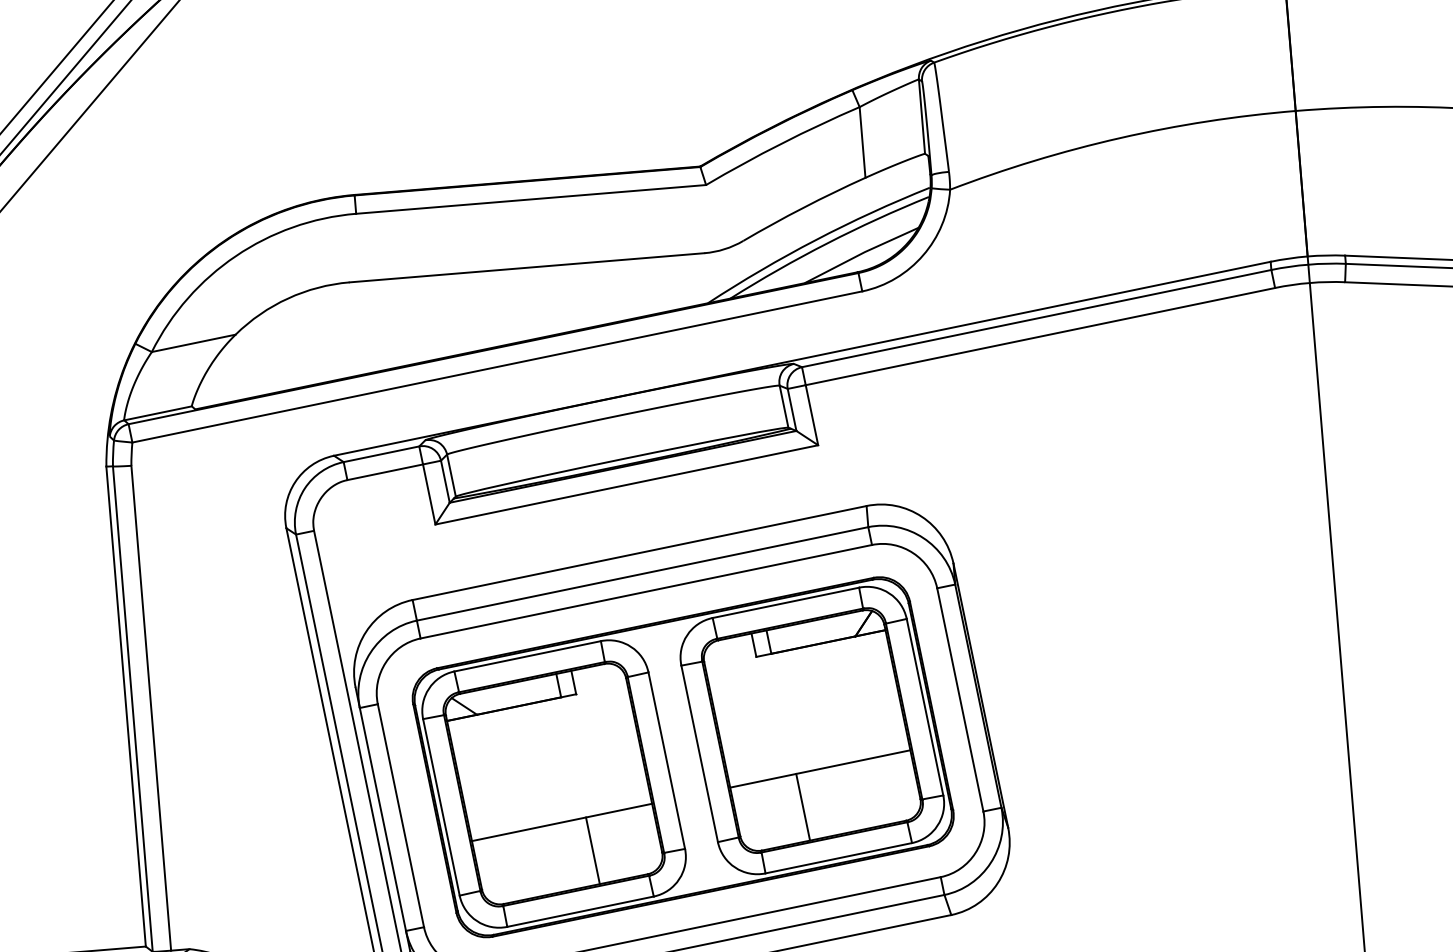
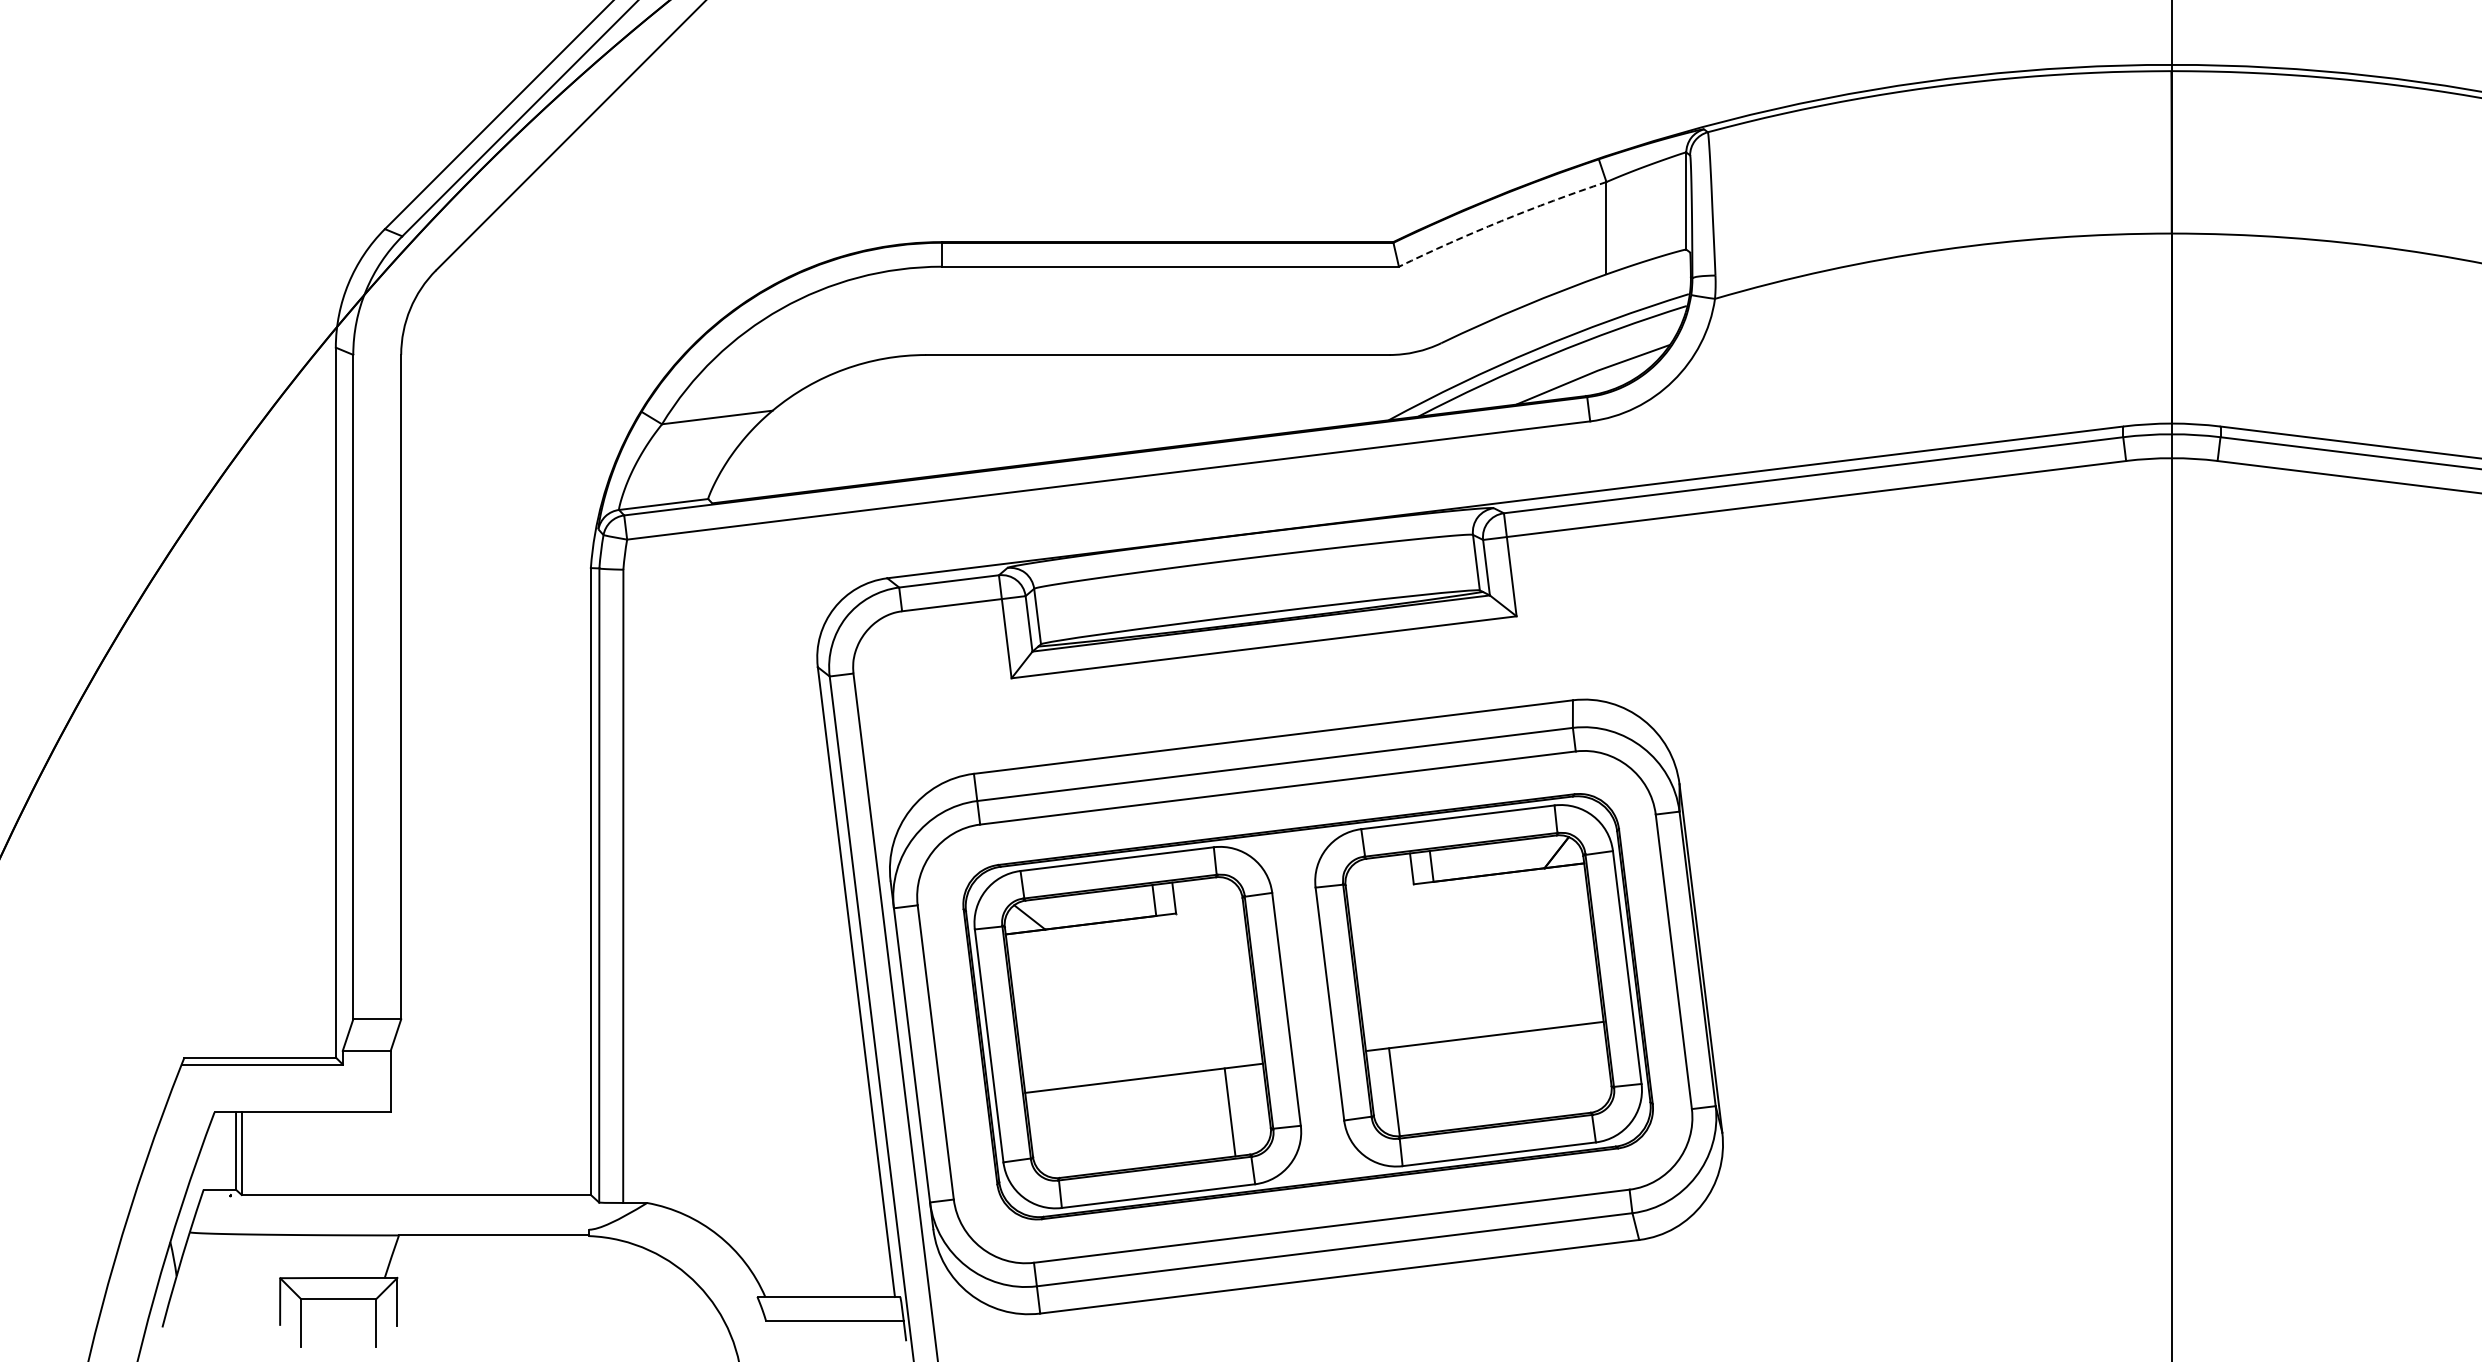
arc: (781, 143) -> (1501, 221), solid -> dashed
line: (803, 807) -> (1394, 1092), moved
line: (592, 850) -> (1229, 1112), moved

